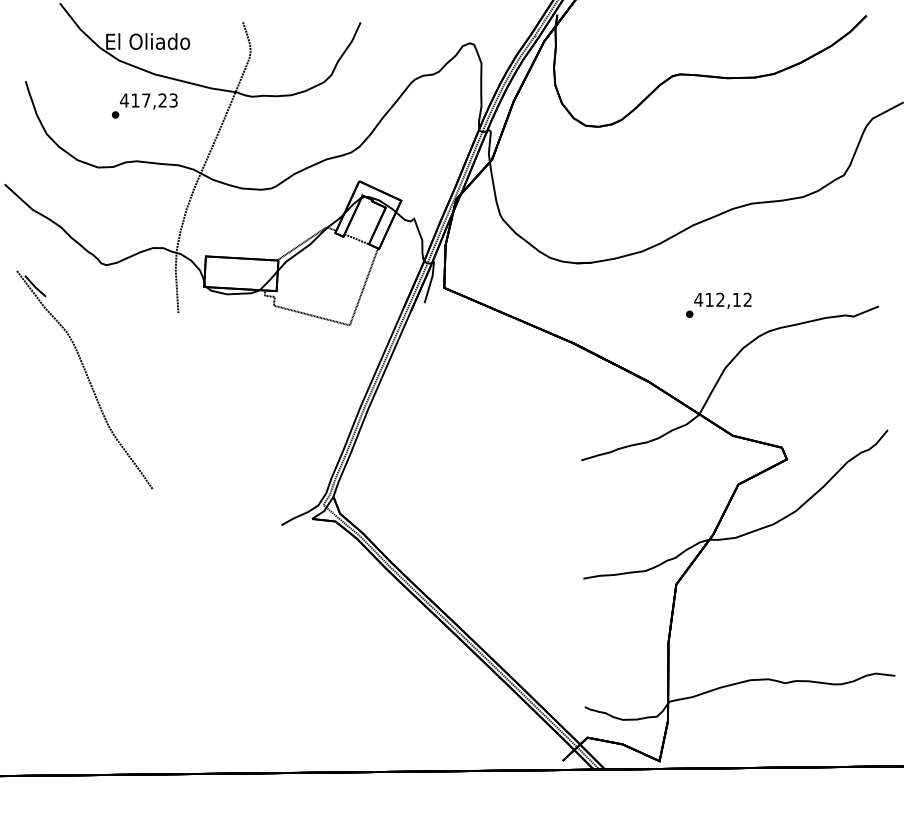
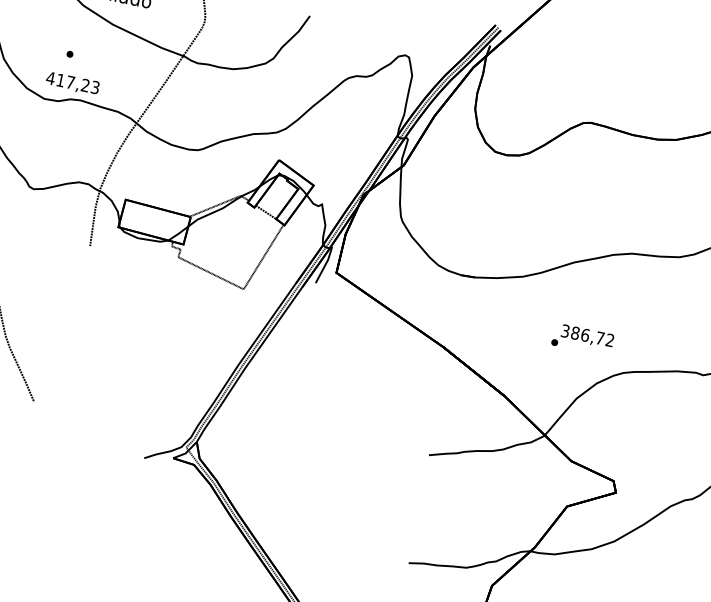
text: (148, 101) -> (72, 83), moved
text: (717, 299) -> (582, 334), 412,12 -> 386,72

